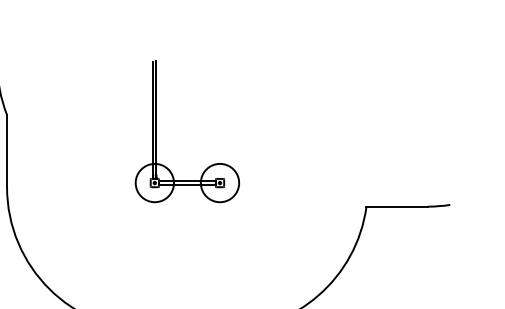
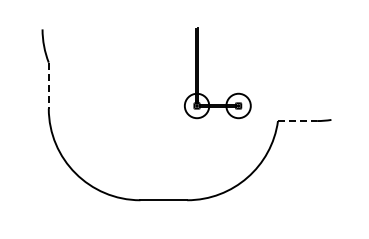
part: (157, 132) -> (198, 73), moved
line: (6, 150) -> (48, 85), solid -> dashed
line: (397, 207) -> (297, 121), solid -> dashed

